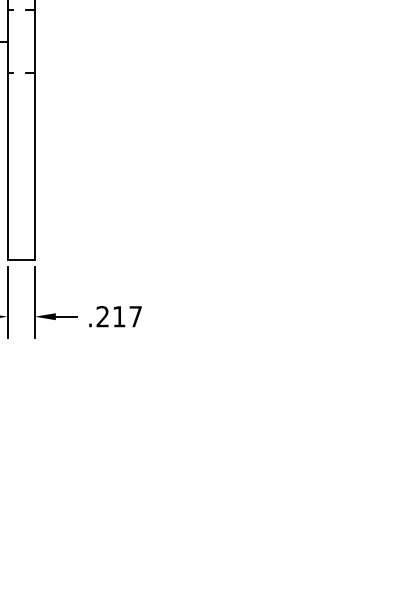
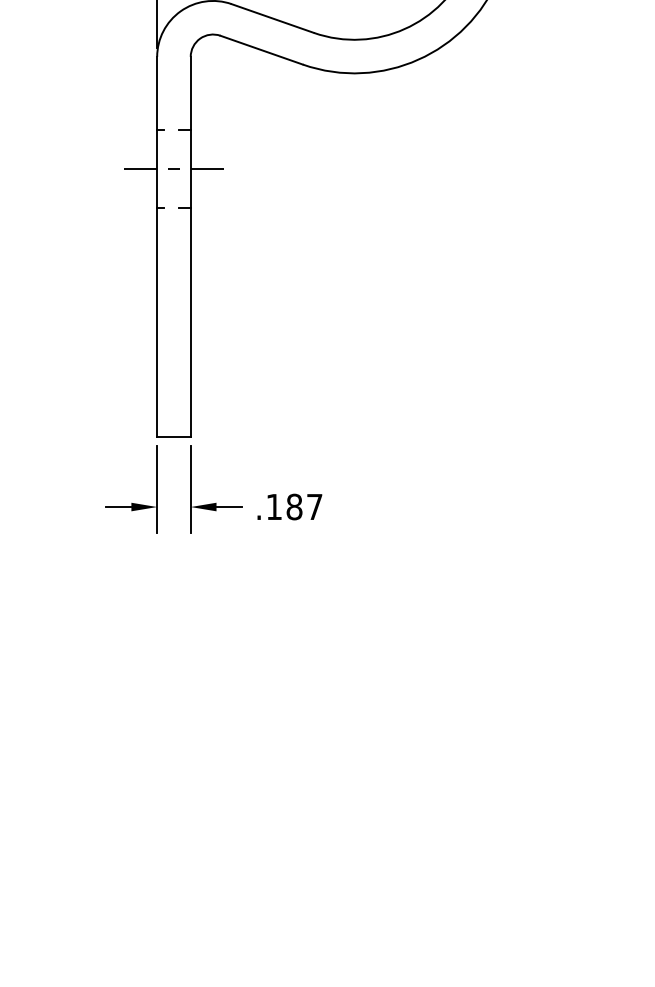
line: (20, 41) -> (173, 168), added
line: (48, 41) -> (207, 168), added
text: (111, 316) -> (284, 506), .217 -> .187

